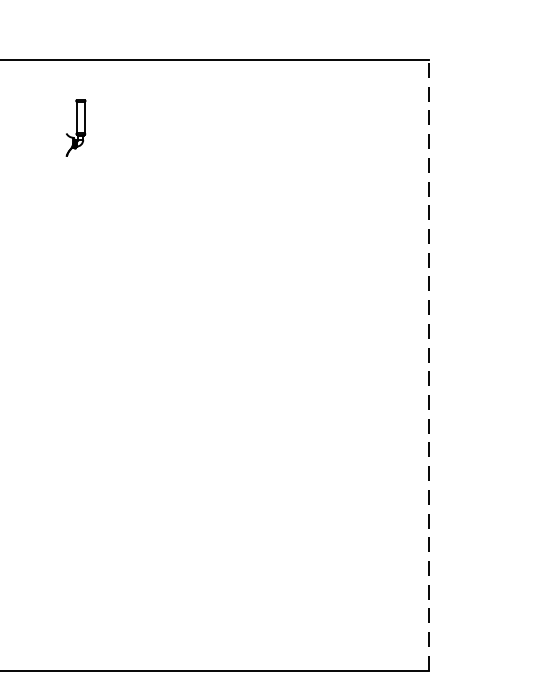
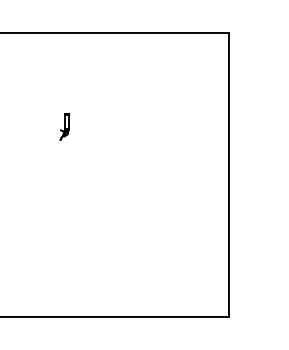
part: (75, 127) -> (64, 126), moved
line: (428, 366) -> (228, 175), dashed -> solid

